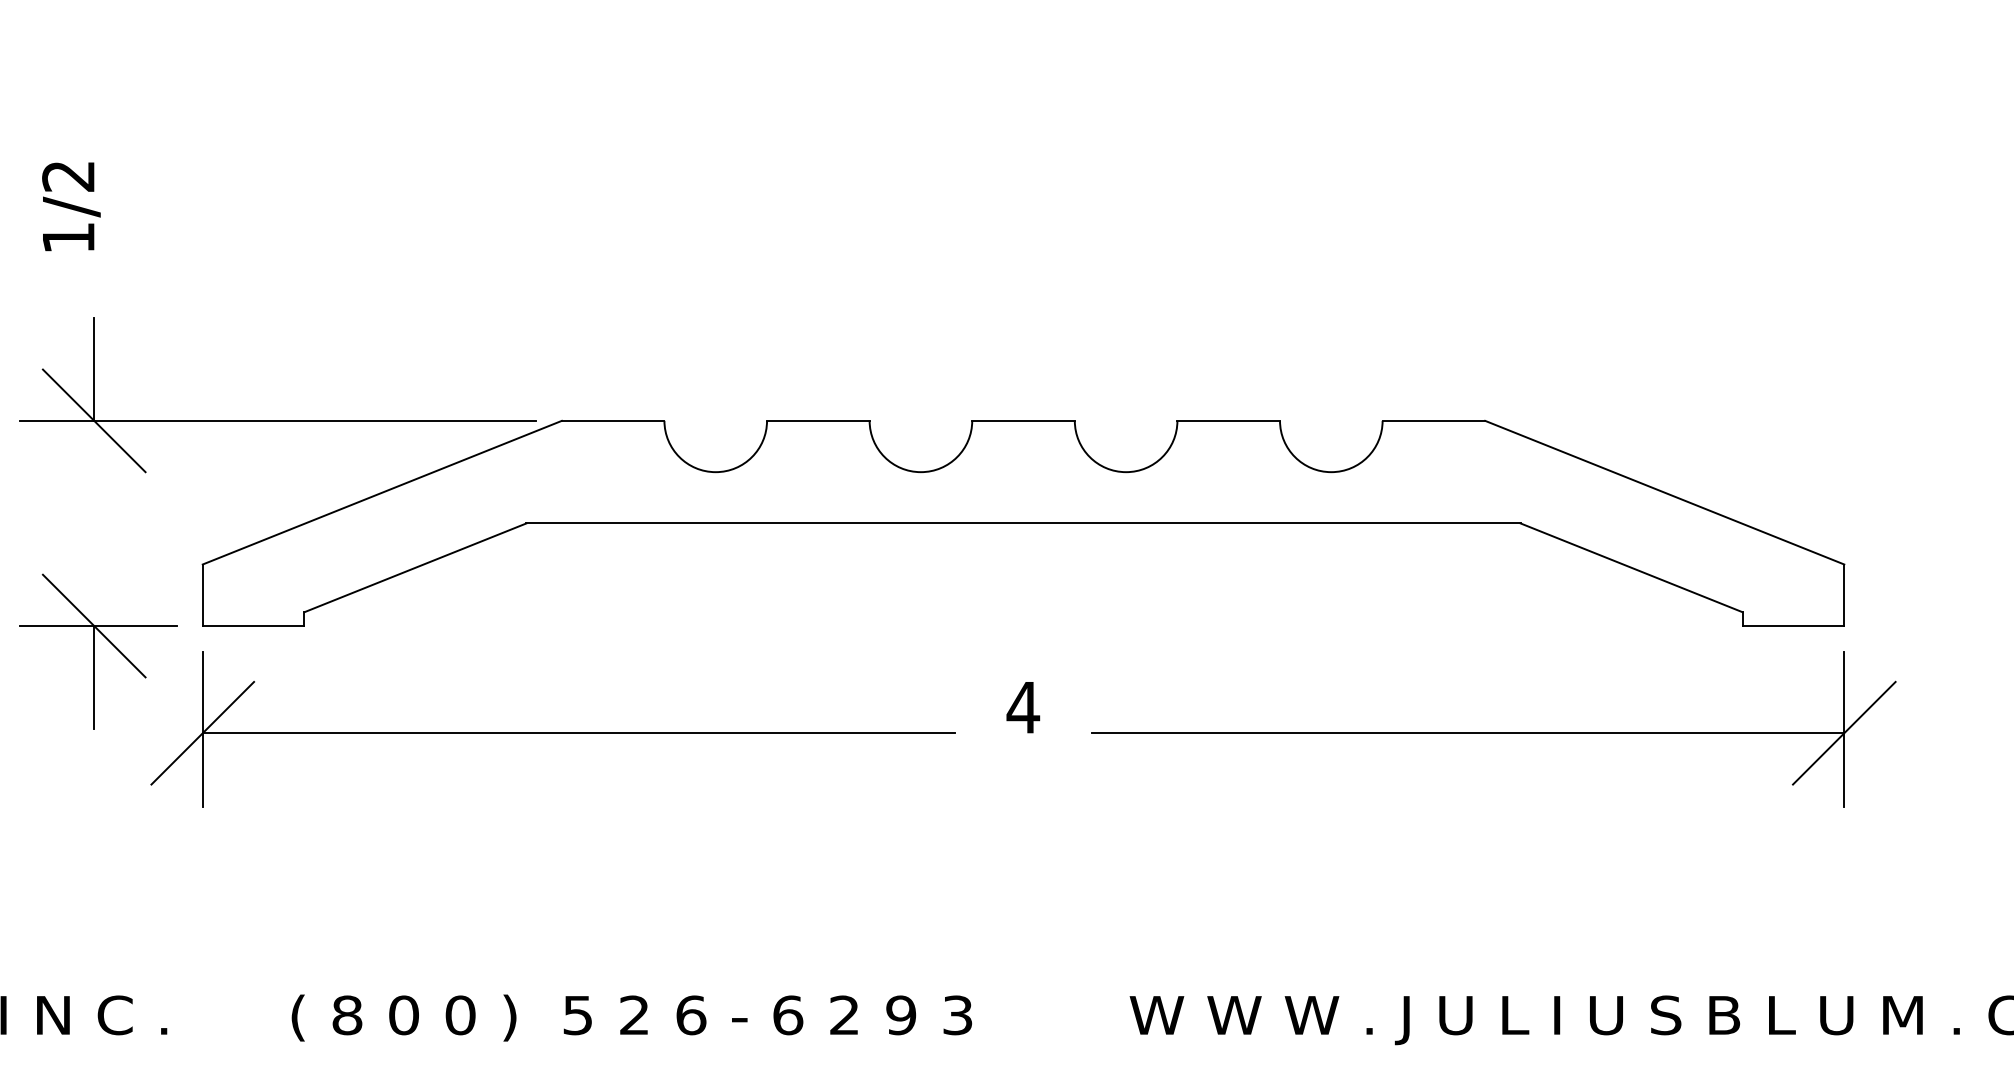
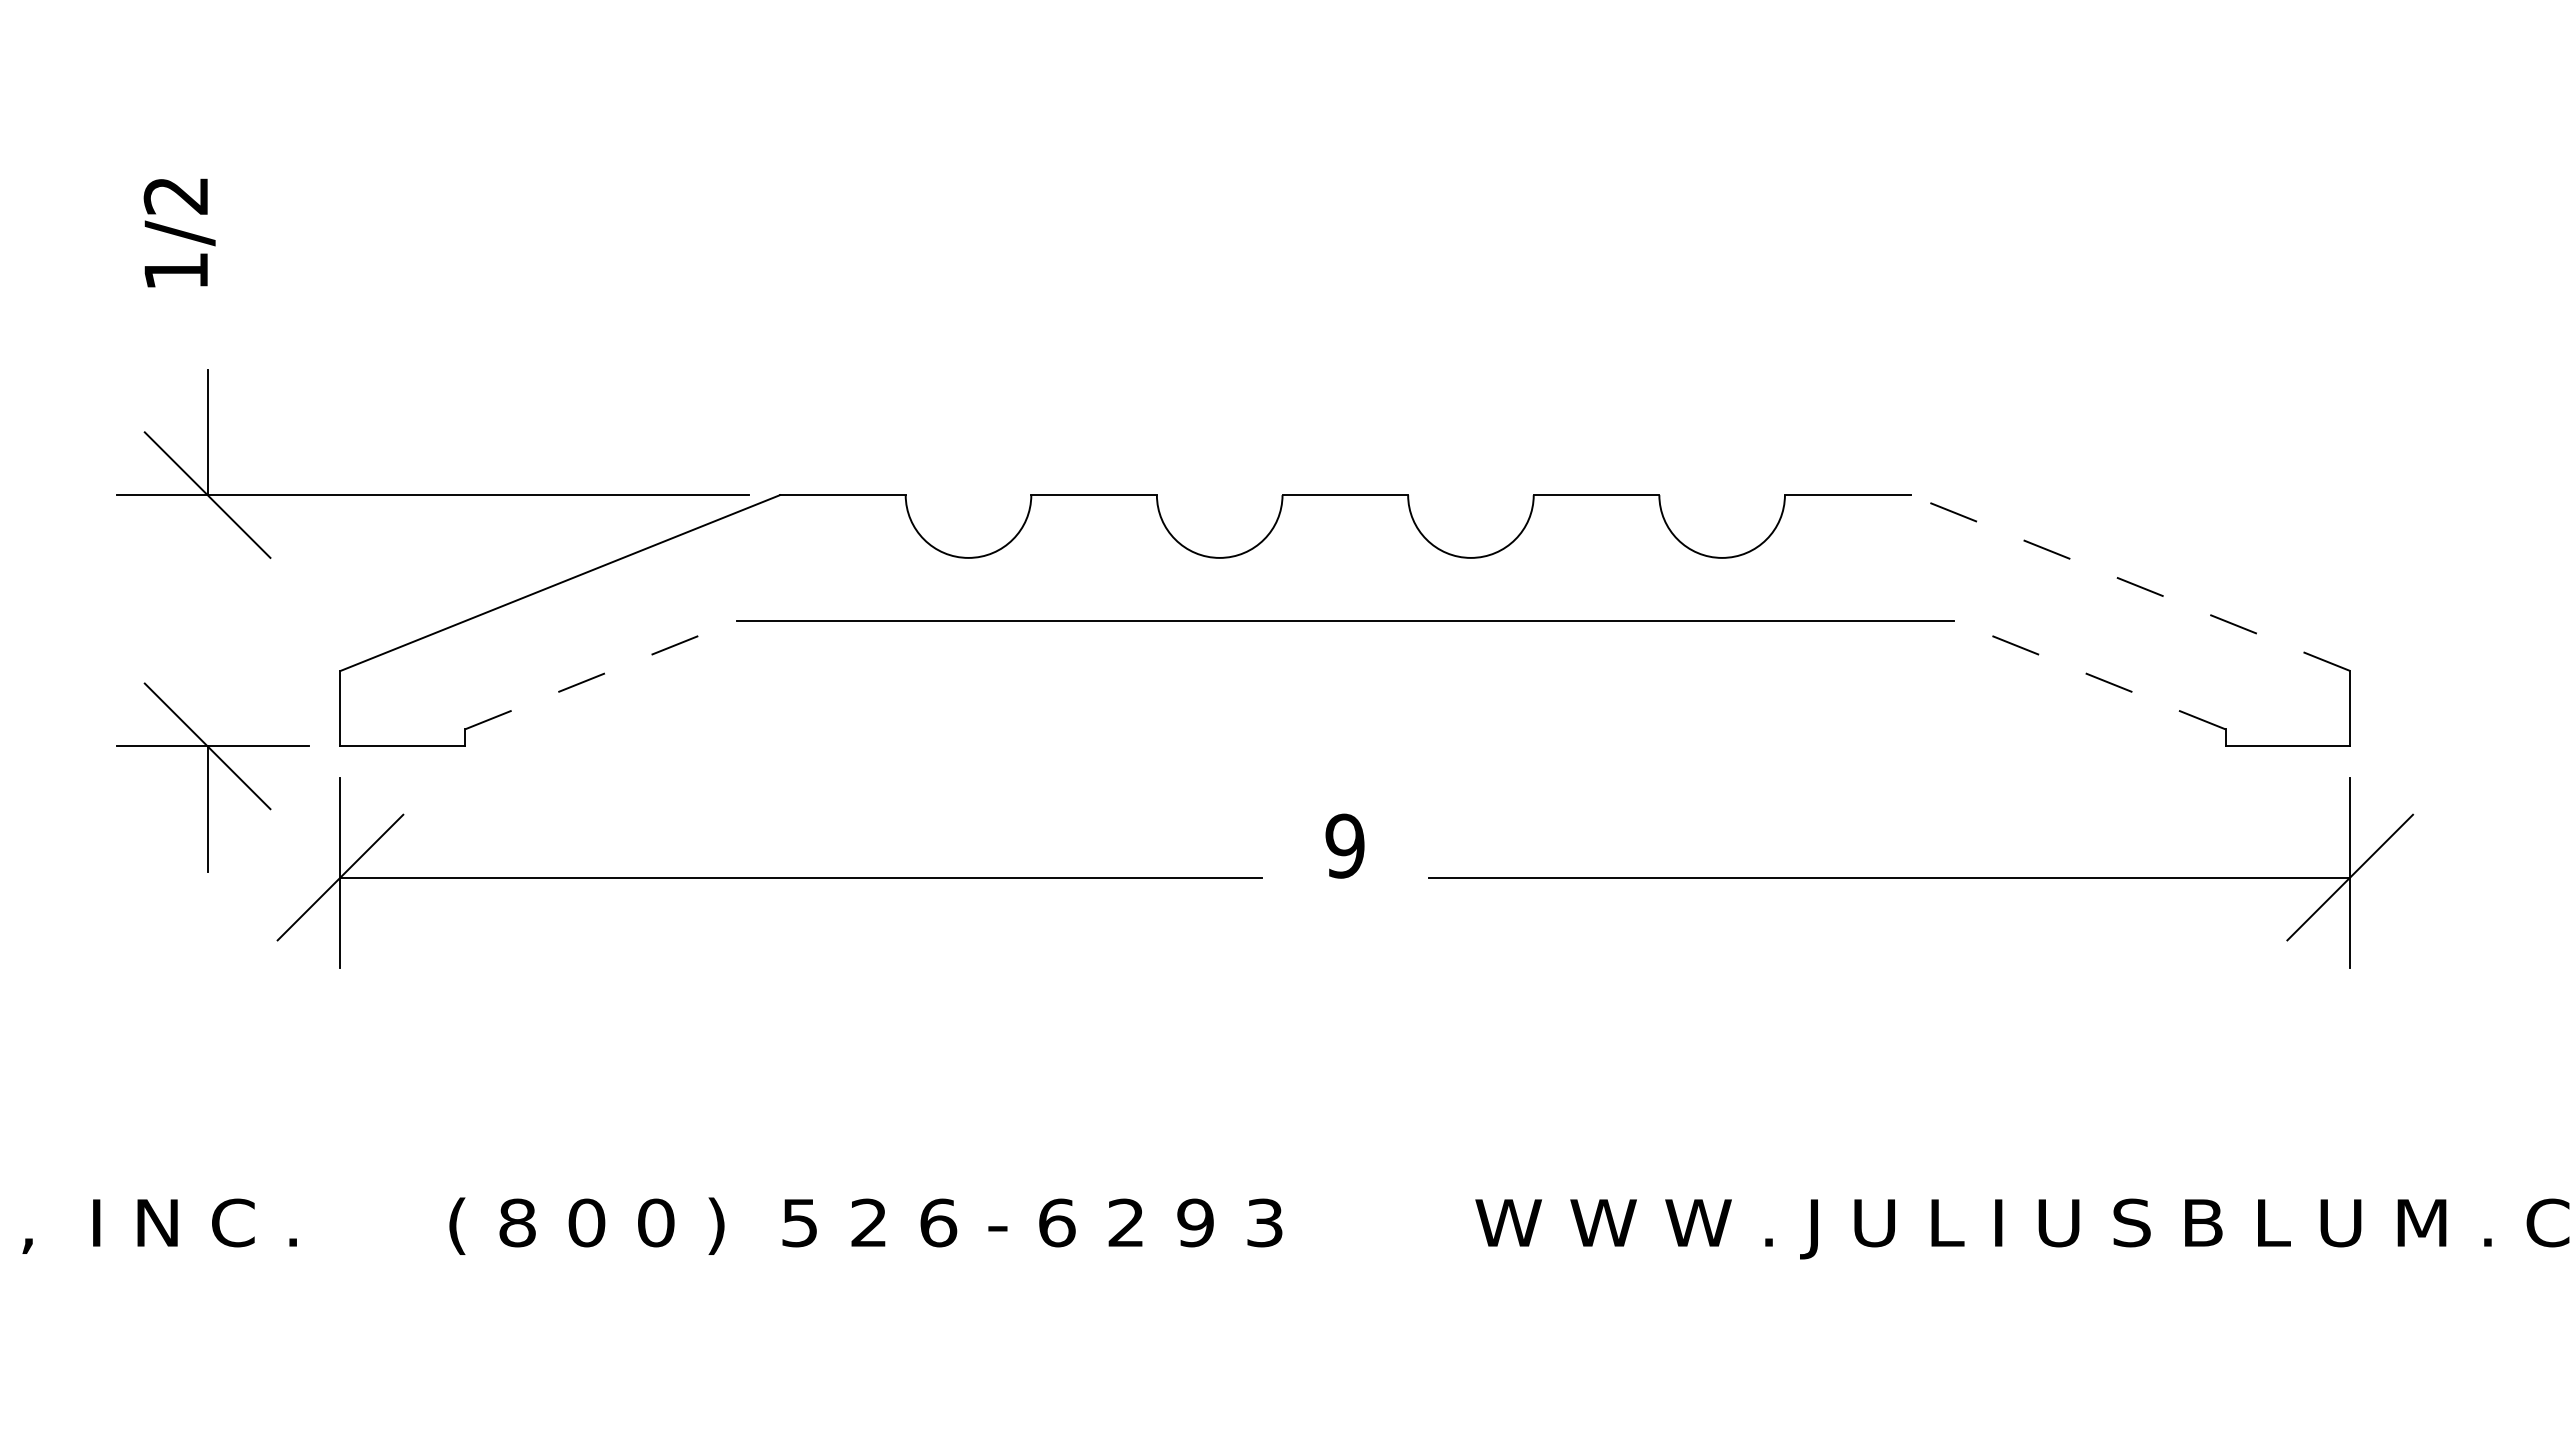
line: (1664, 493) -> (2130, 583), solid -> dashed
line: (415, 567) -> (601, 674), solid -> dashed
line: (1631, 567) -> (2089, 674), solid -> dashed
text: (1022, 707) -> (1344, 845), 4 -> 9

